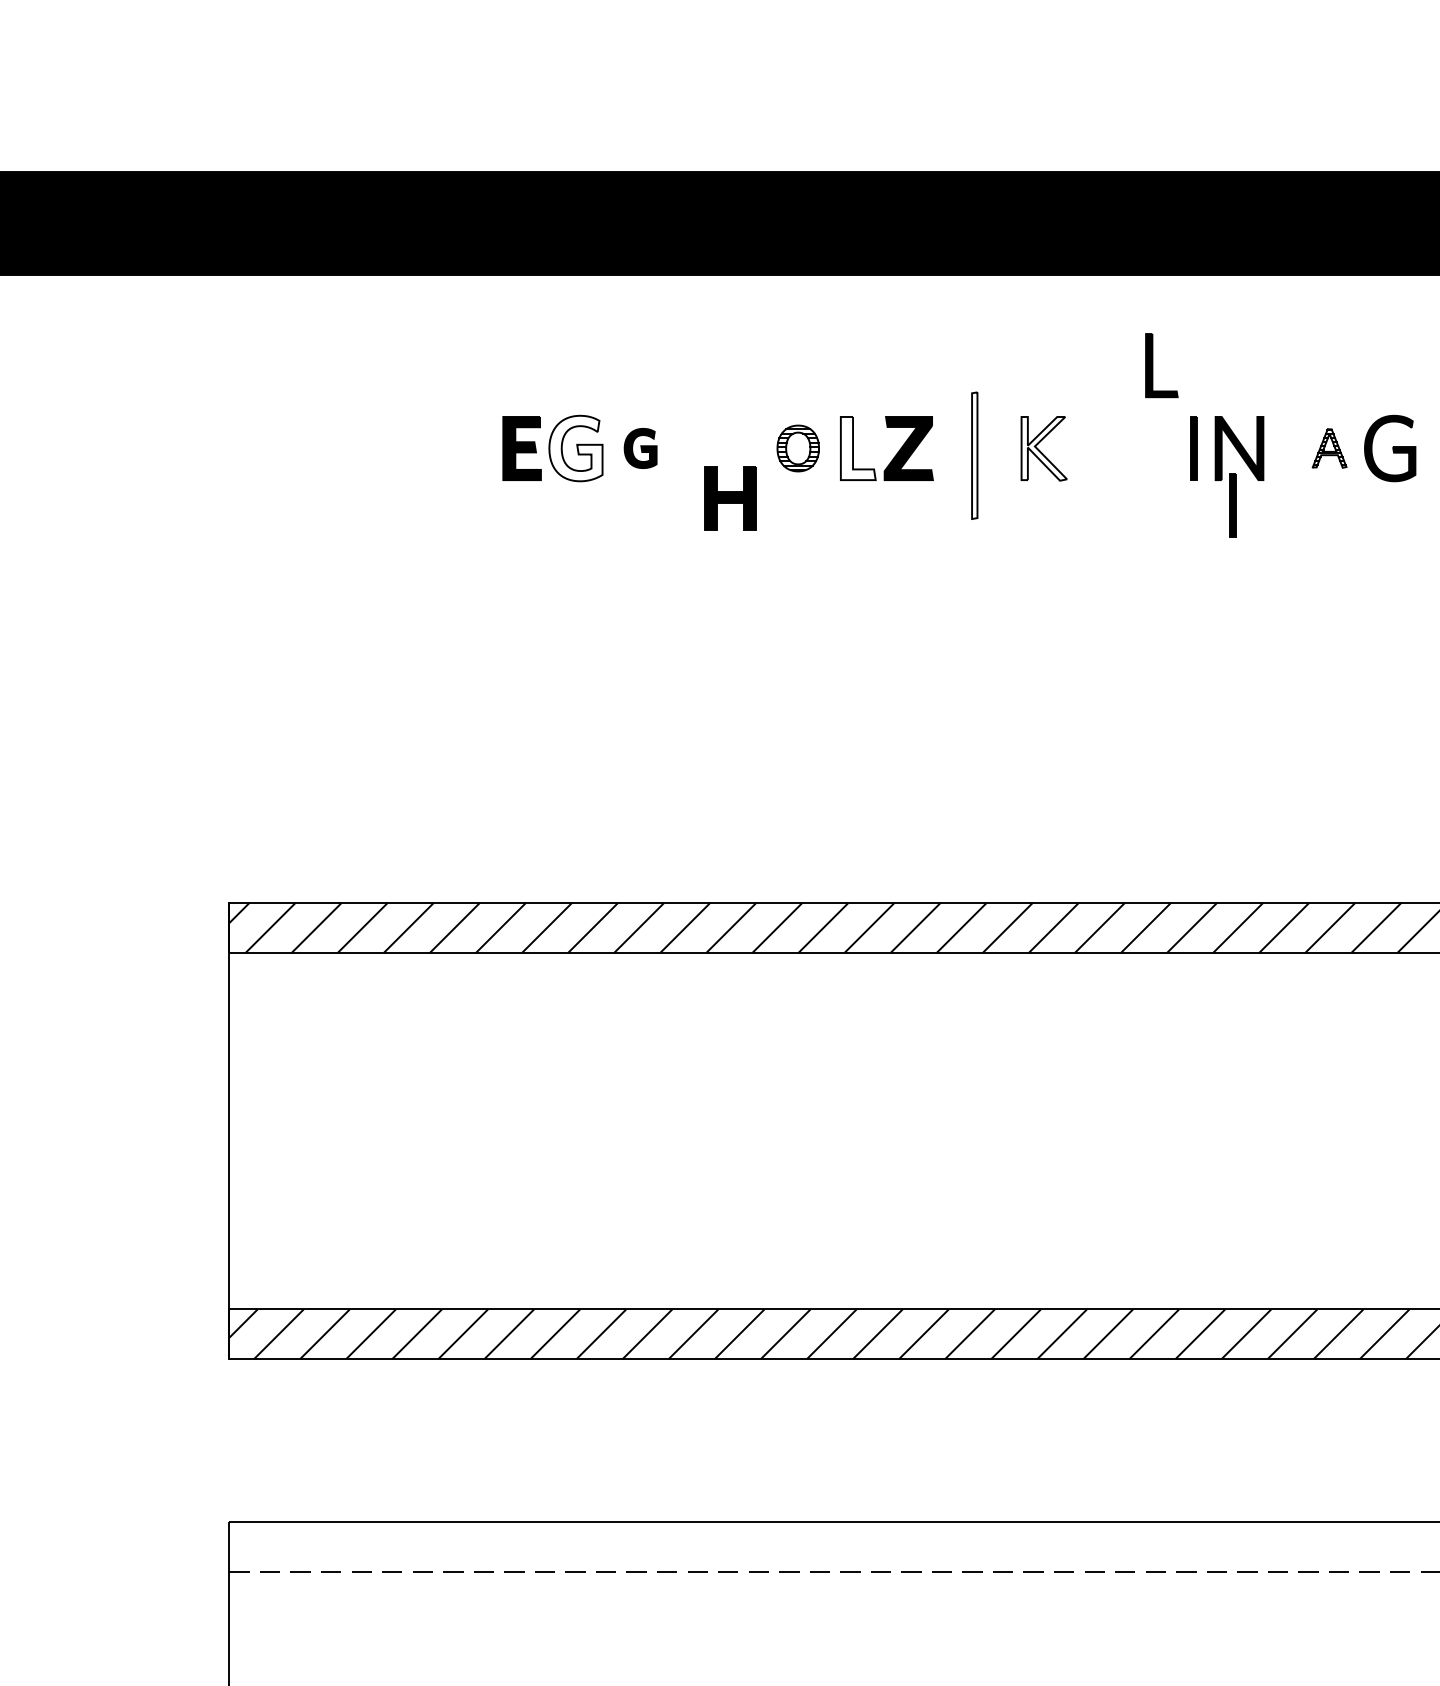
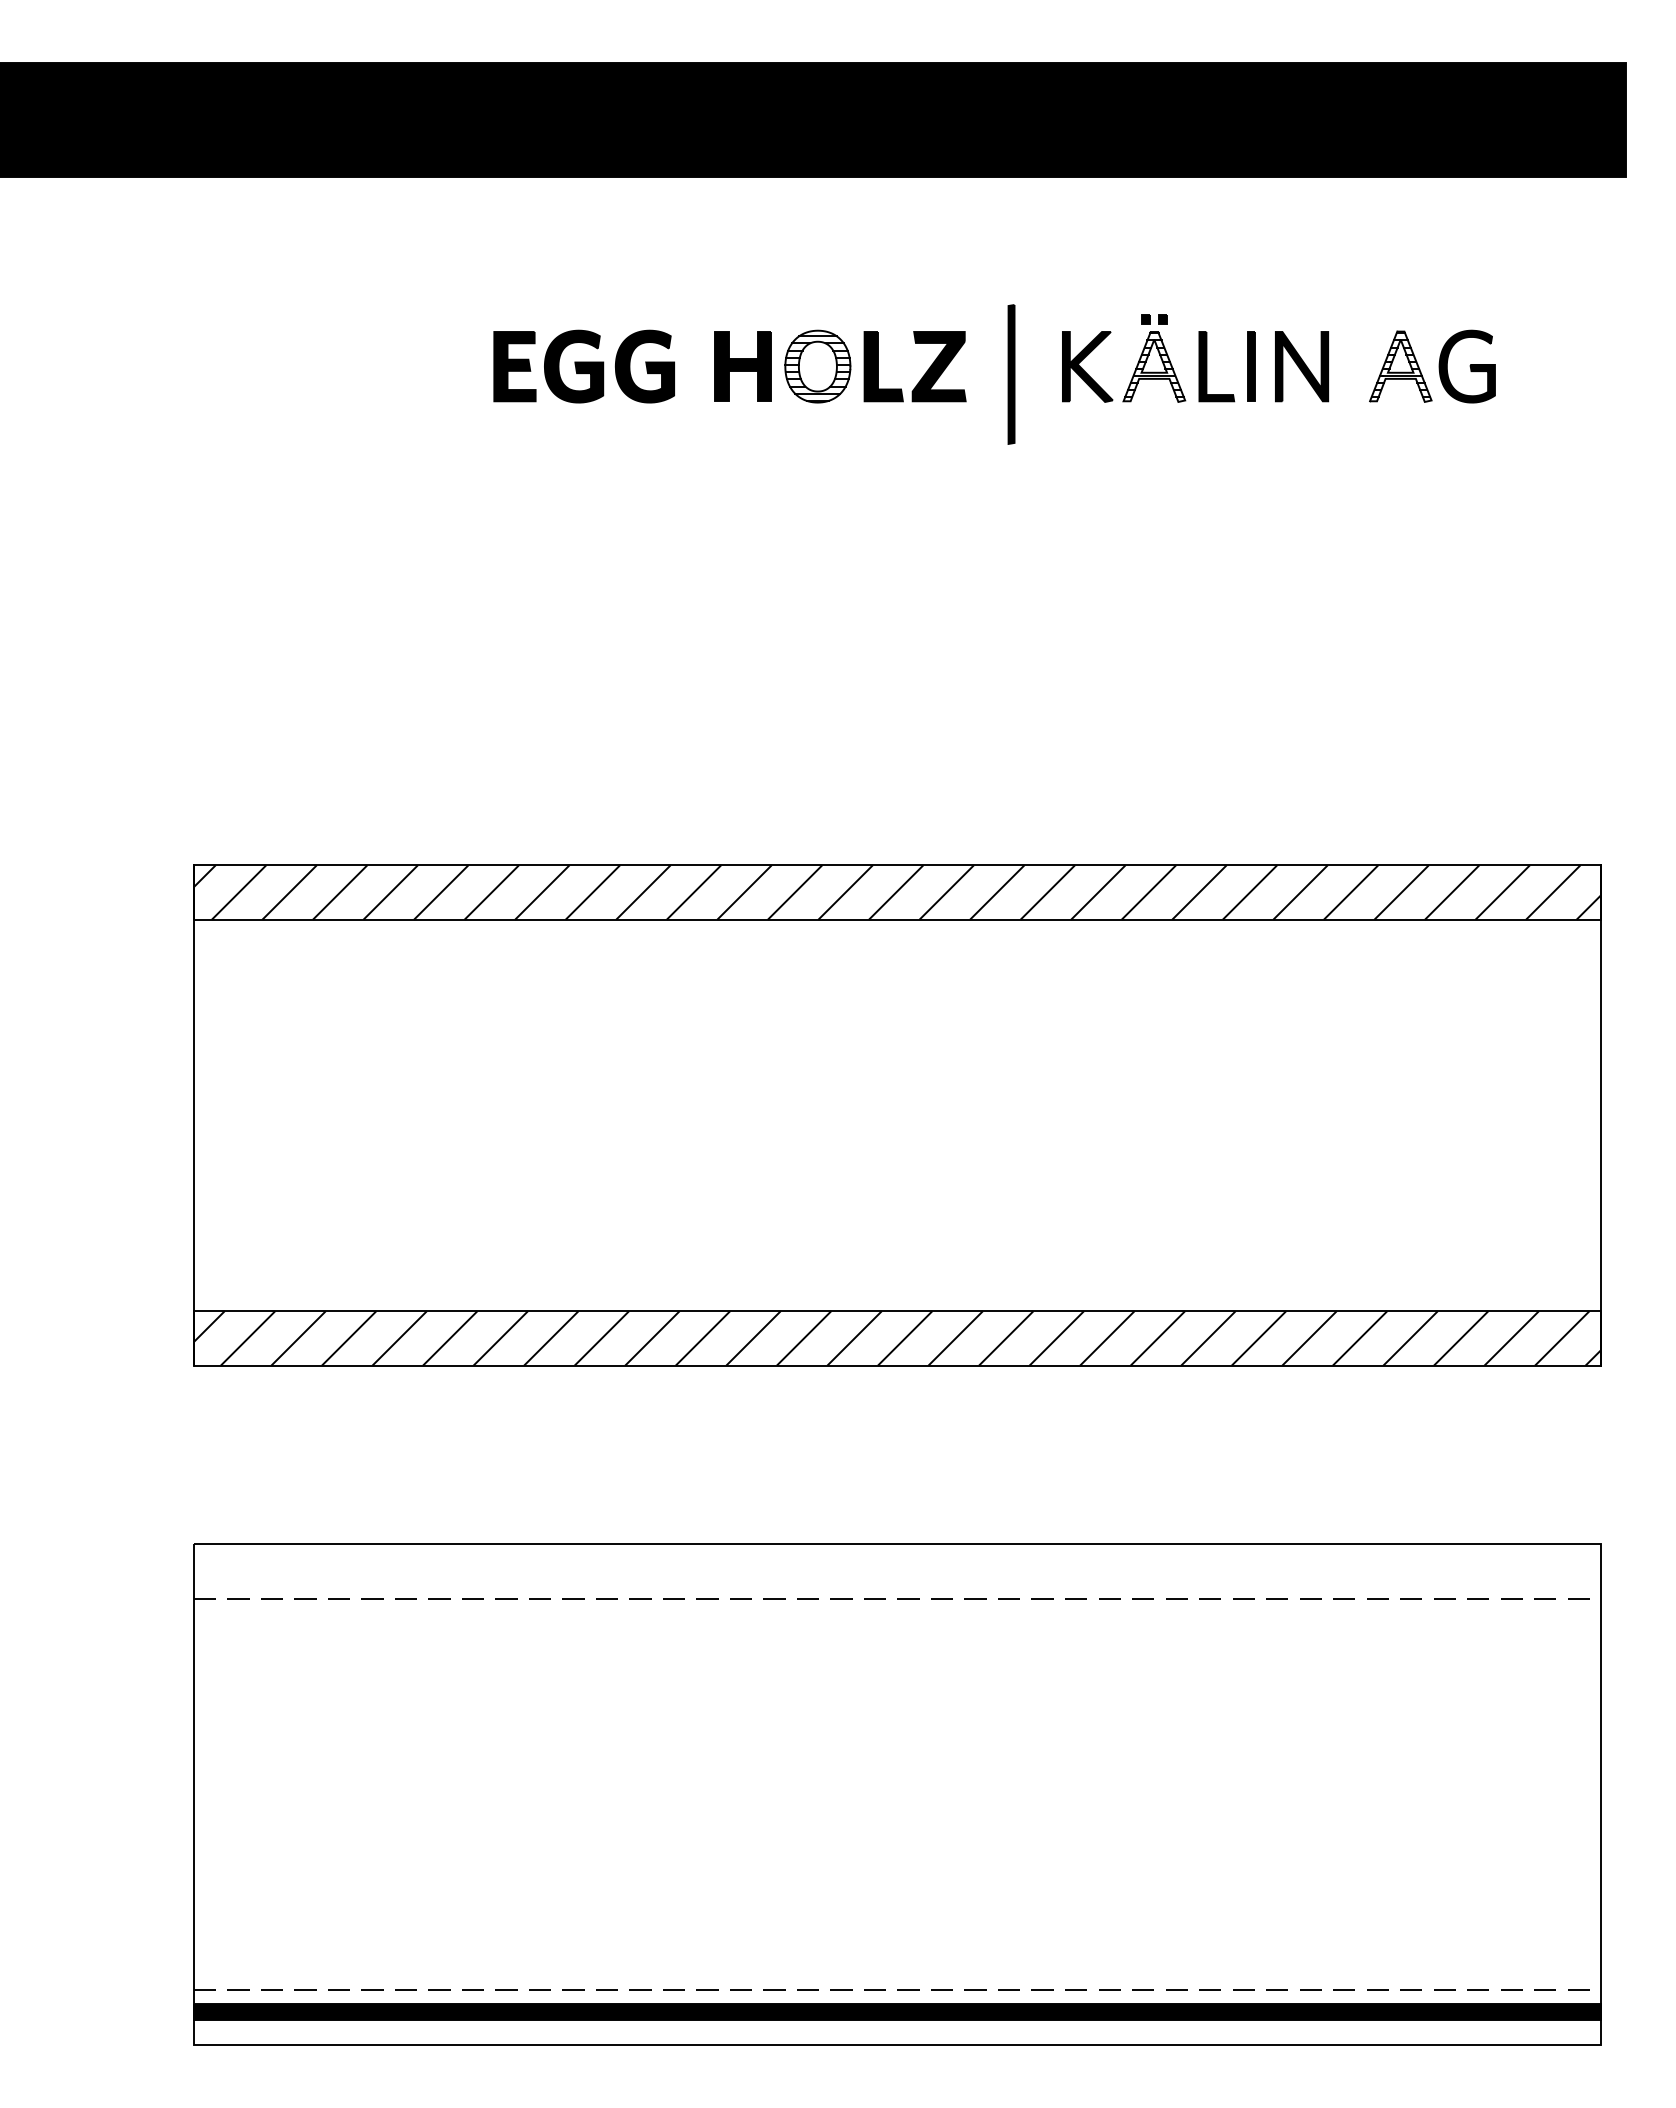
part: (1153, 365) -> (1207, 366), moved
part: (1105, 441) -> (1154, 358), added
fill: (575, 448) -> (573, 366), added
part: (640, 448) -> (644, 366), size x1.67
part: (797, 448) -> (817, 366), size x1.43
fill: (858, 448) -> (883, 366), added
fill: (1043, 448) -> (1087, 366), added
part: (1329, 448) -> (1400, 366), size x1.67
fill: (974, 455) -> (1011, 374), added
part: (729, 498) -> (742, 366), moved
part: (1232, 504) -> (1294, 428), removed

